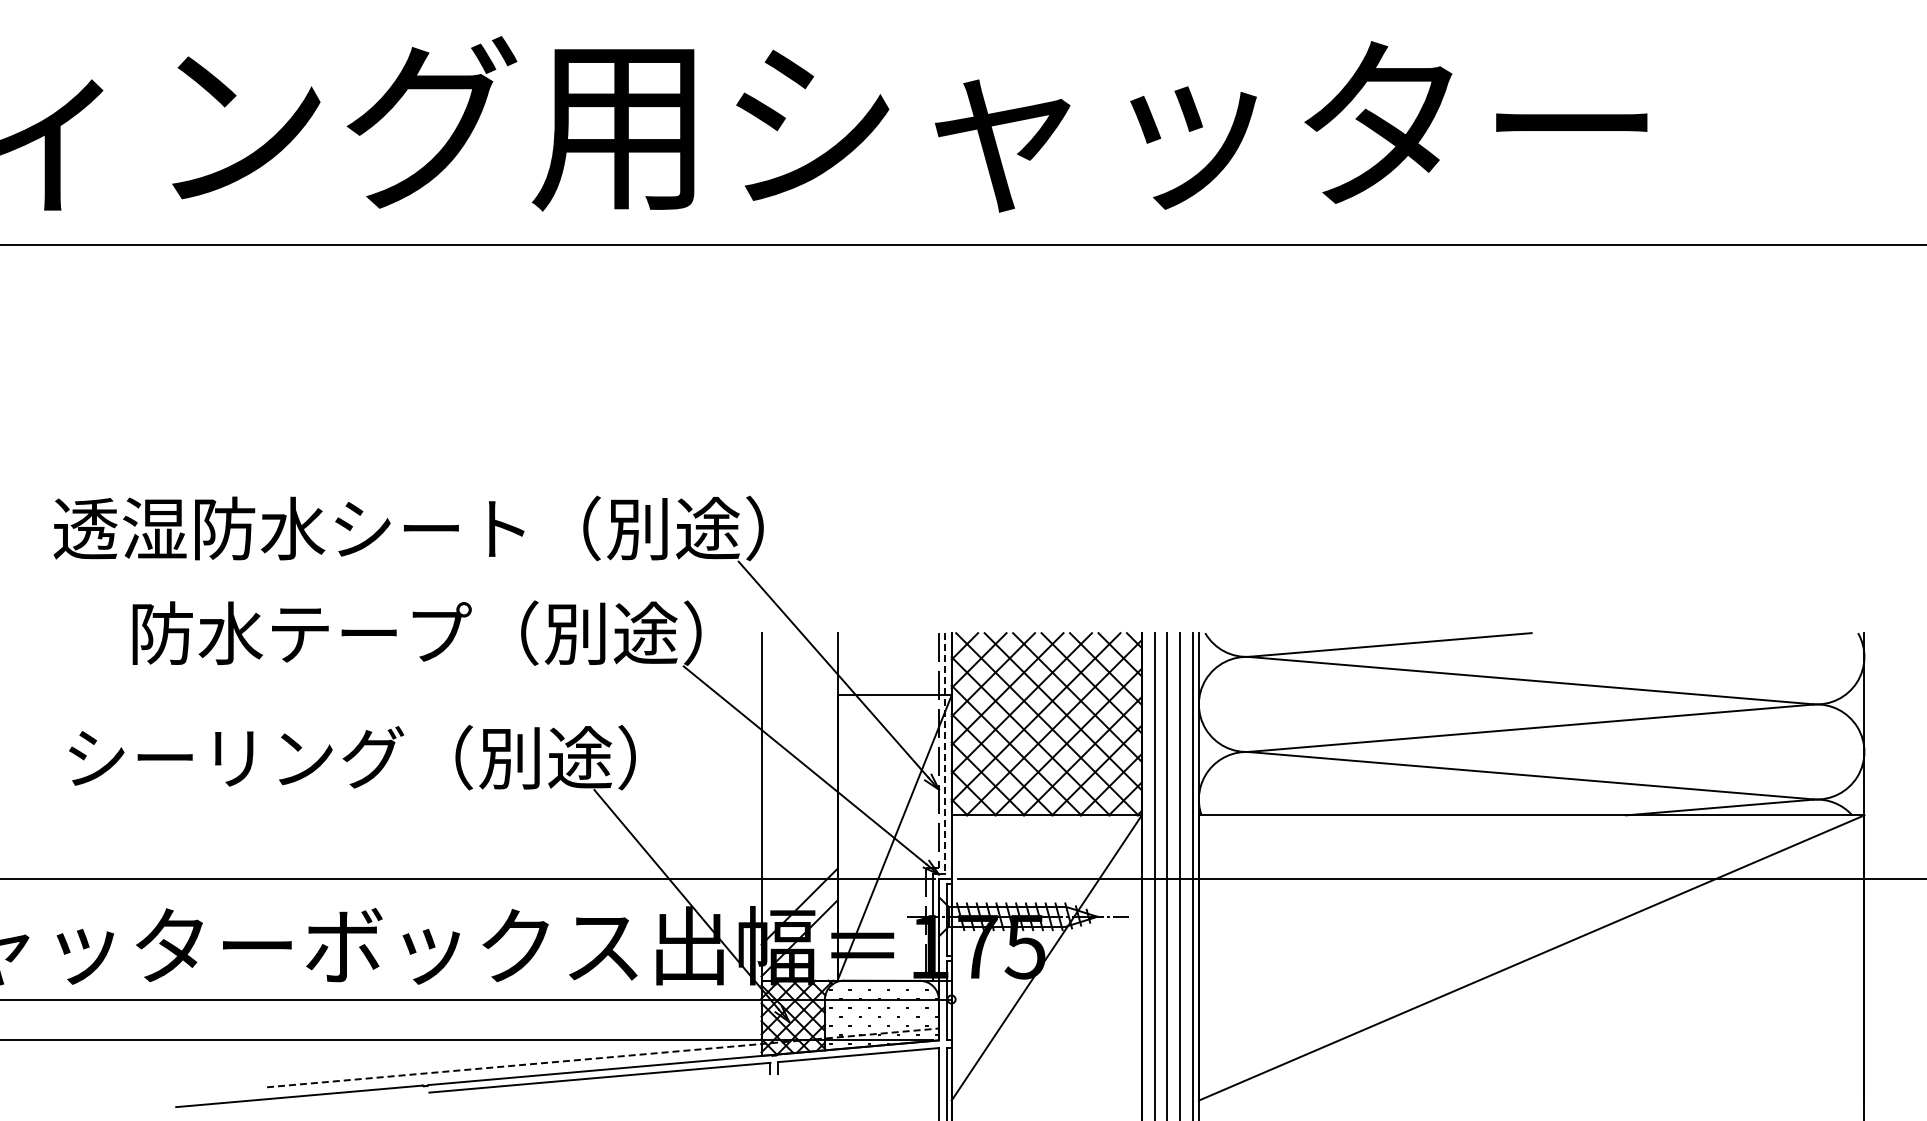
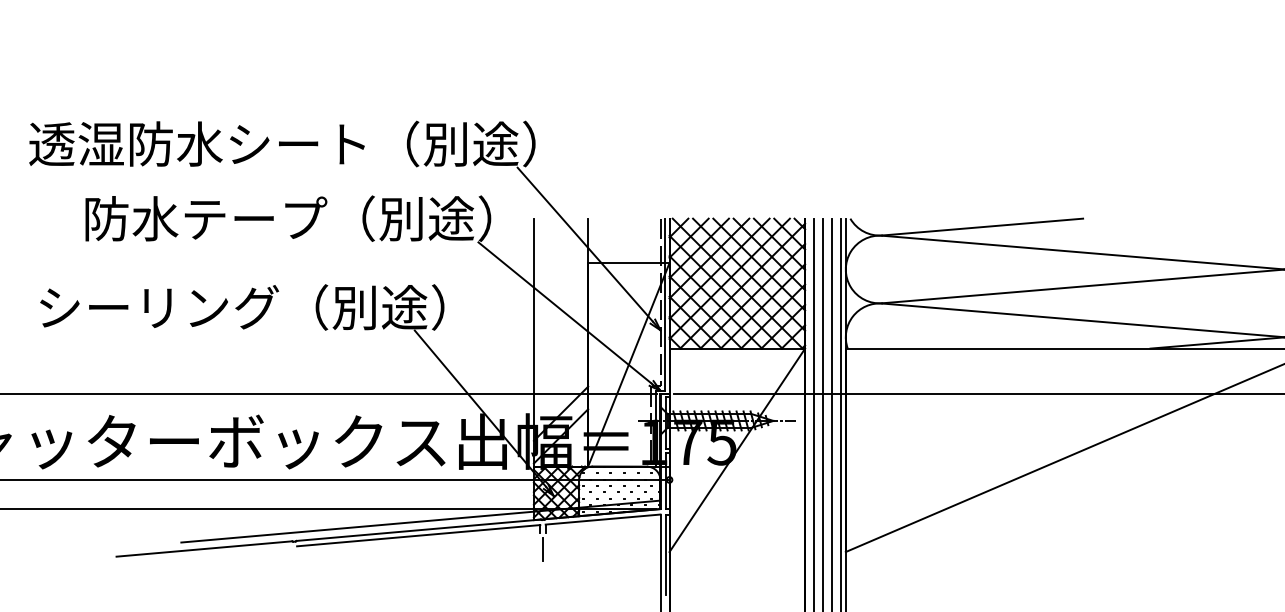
line: (945, 753) -> (665, 304), dashed -> solid
line: (603, 1057) -> (421, 521), dashed -> solid
line: (774, 1097) -> (543, 549), added

